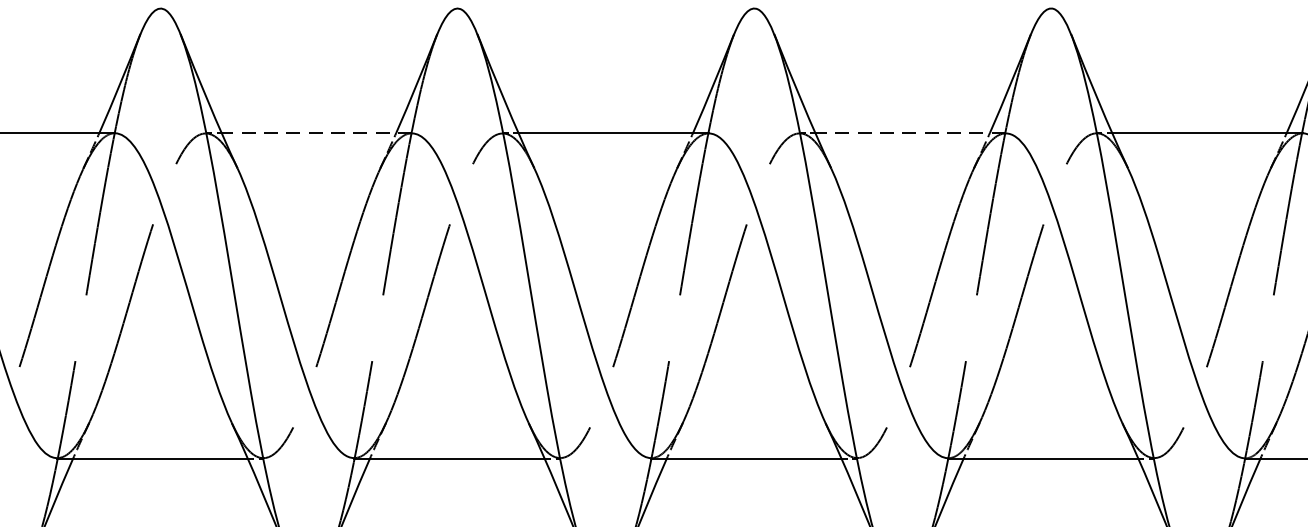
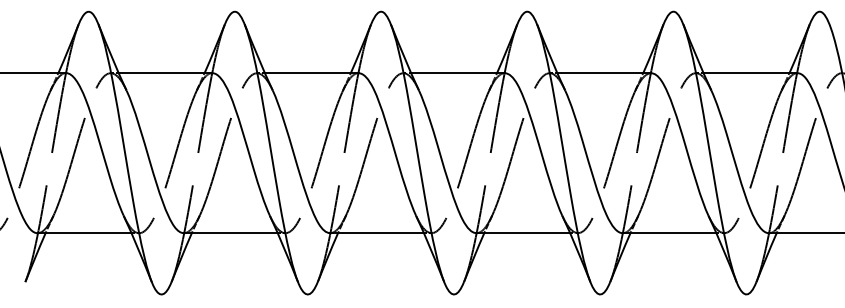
line: (316, 133) -> (311, 73), dashed -> solid
line: (911, 133) -> (604, 73), dashed -> solid

